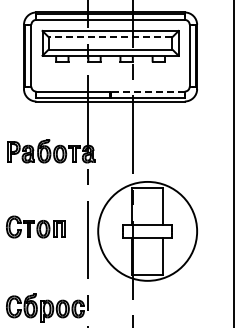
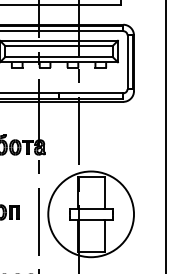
line: (110, 37) -> (58, 46), dashed -> solid
line: (147, 91) -> (91, 93), dashed -> solid

